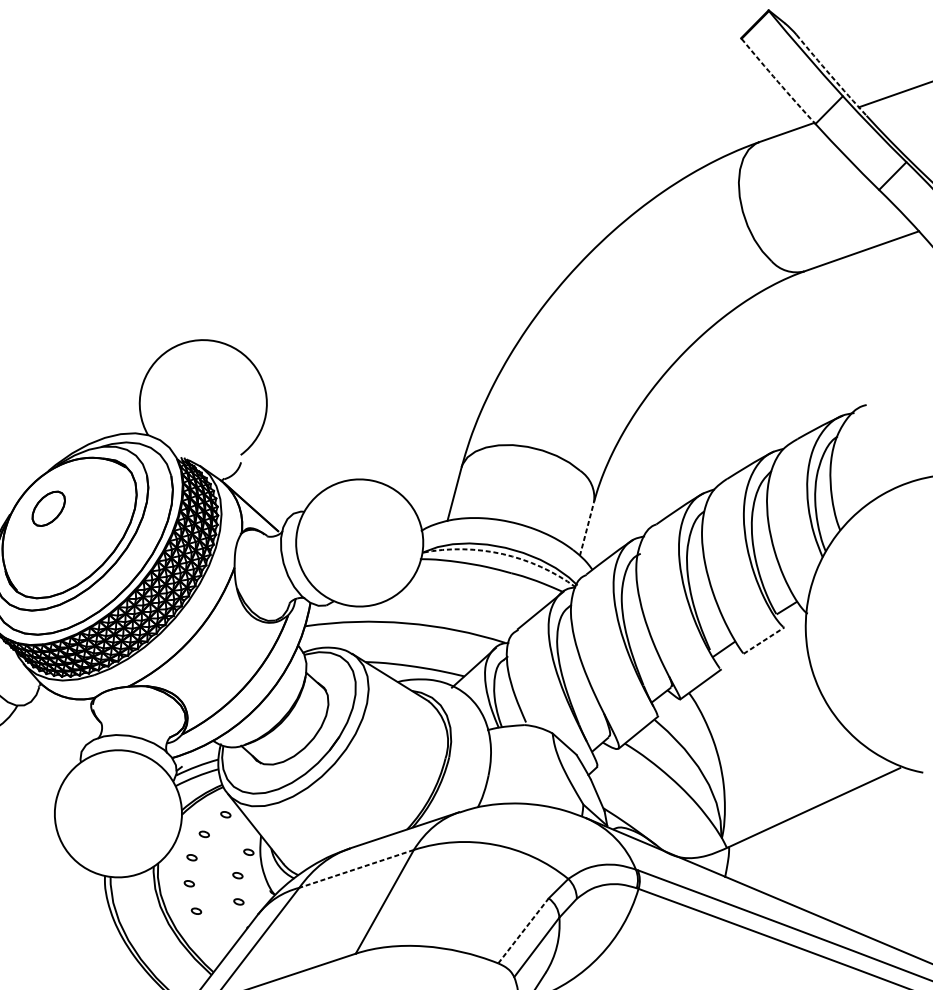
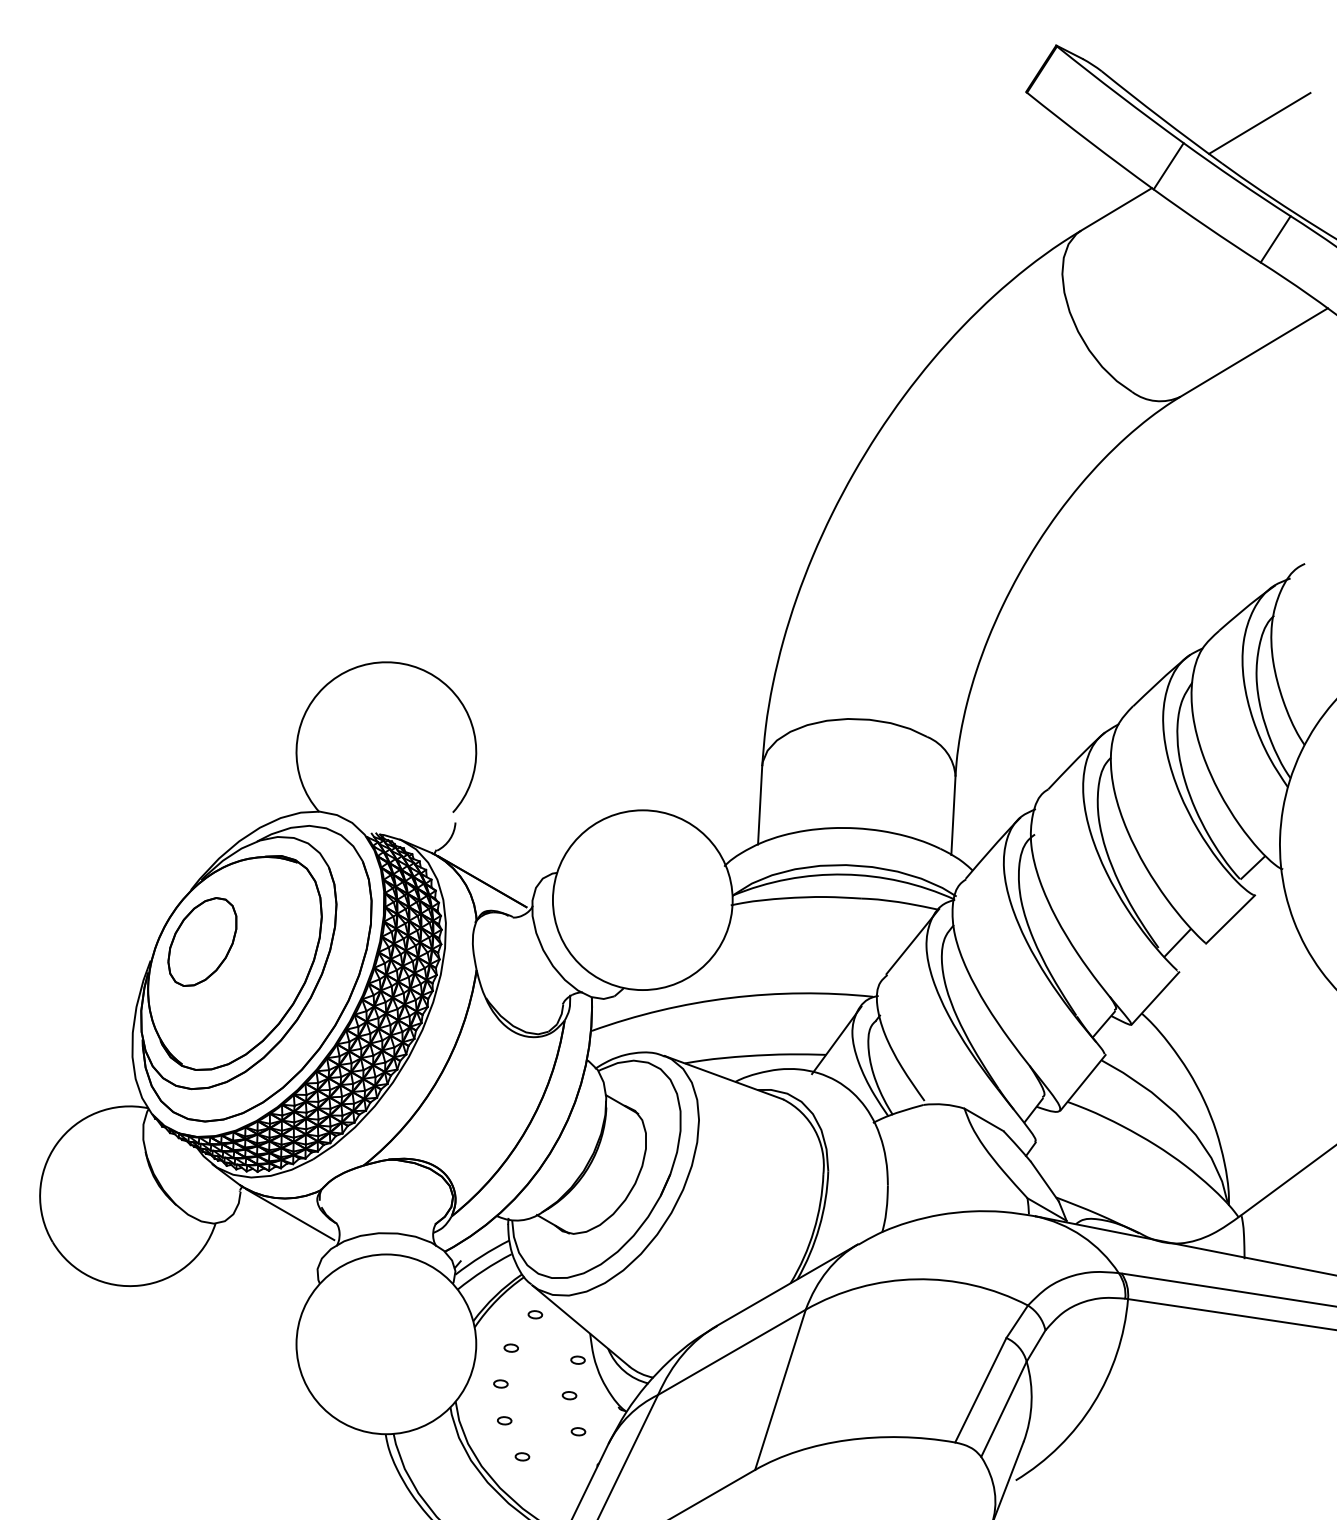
arc: (831, 75) -> (1161, 118), dashed -> solid
arc: (777, 81) -> (1089, 141), dashed -> solid
part: (48, 508) -> (202, 941), size x1.67
line: (587, 528) -> (953, 815), dashed -> solid
arc: (503, 554) -> (844, 874), dashed -> solid
line: (763, 640) -> (1230, 919), dashed -> solid
line: (70, 710) -> (290, 1214), added
line: (356, 868) -> (731, 1352), dashed -> solid
line: (524, 930) -> (981, 1389), dashed -> solid

